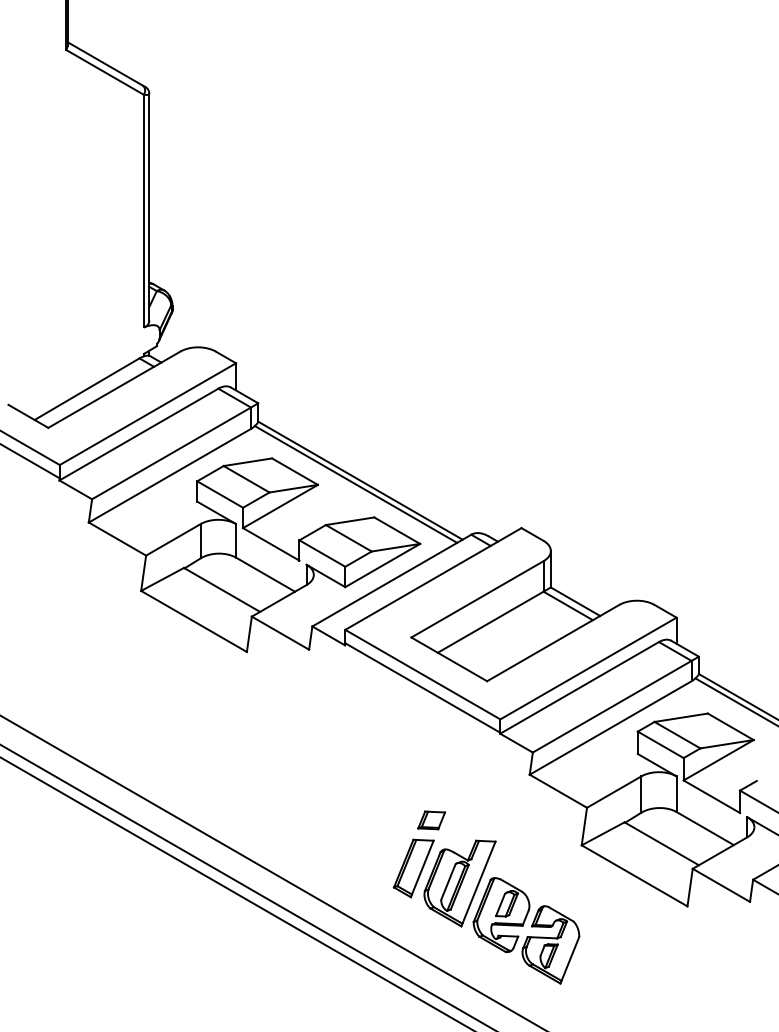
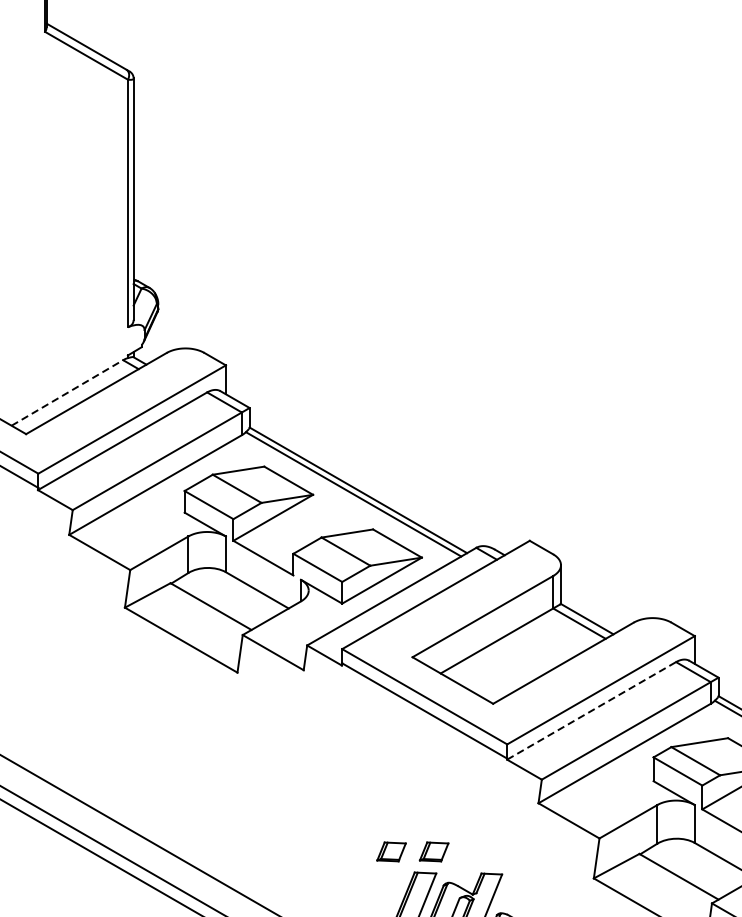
line: (87, 389) -> (67, 393), solid -> dashed
line: (579, 687) -> (591, 710), solid -> dashed
part: (391, 820) -> (391, 852), added

